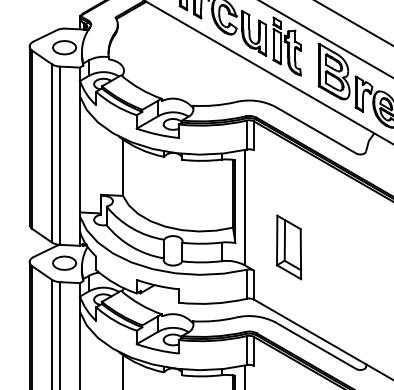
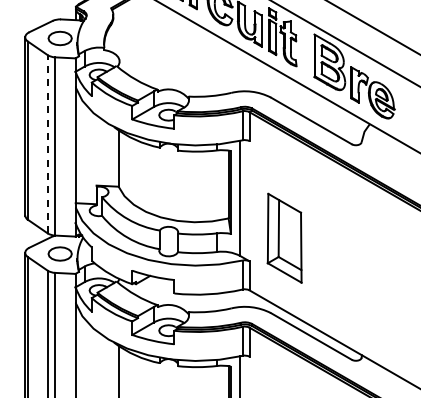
line: (51, 152) -> (47, 143), solid -> dashed
part: (288, 246) -> (284, 237), size x1.4

